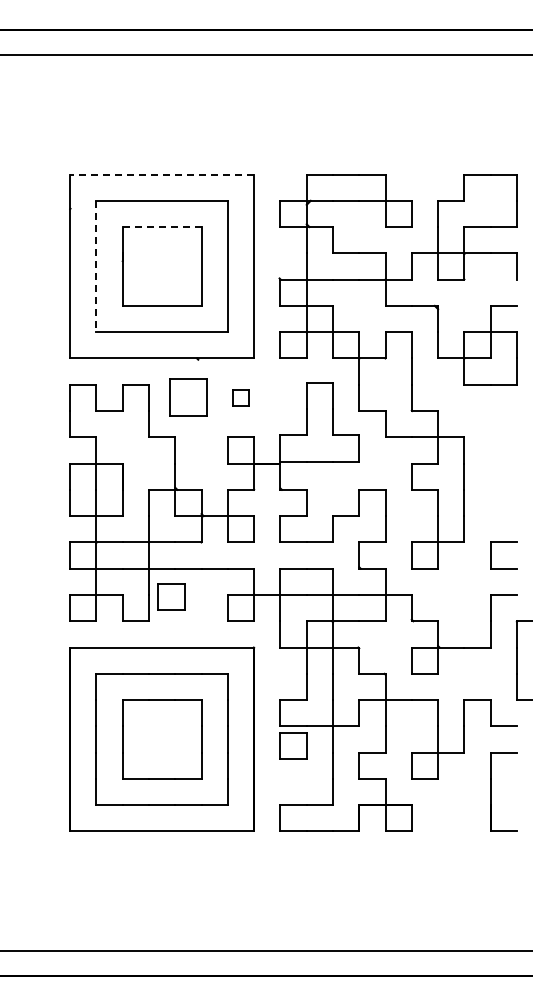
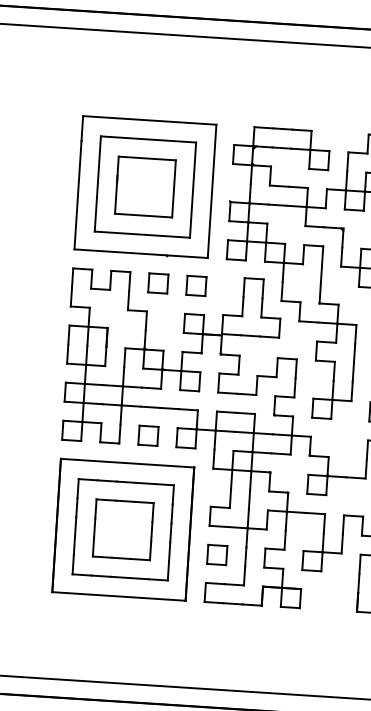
line: (162, 174) -> (150, 120), dashed -> solid
line: (162, 227) -> (147, 158), dashed -> solid
line: (96, 266) -> (97, 184), dashed -> solid
part: (188, 397) -> (158, 283), size x0.71
part: (240, 397) -> (196, 285), size x1.67
part: (171, 596) -> (148, 435), moved
part: (293, 745) -> (217, 554), moved

